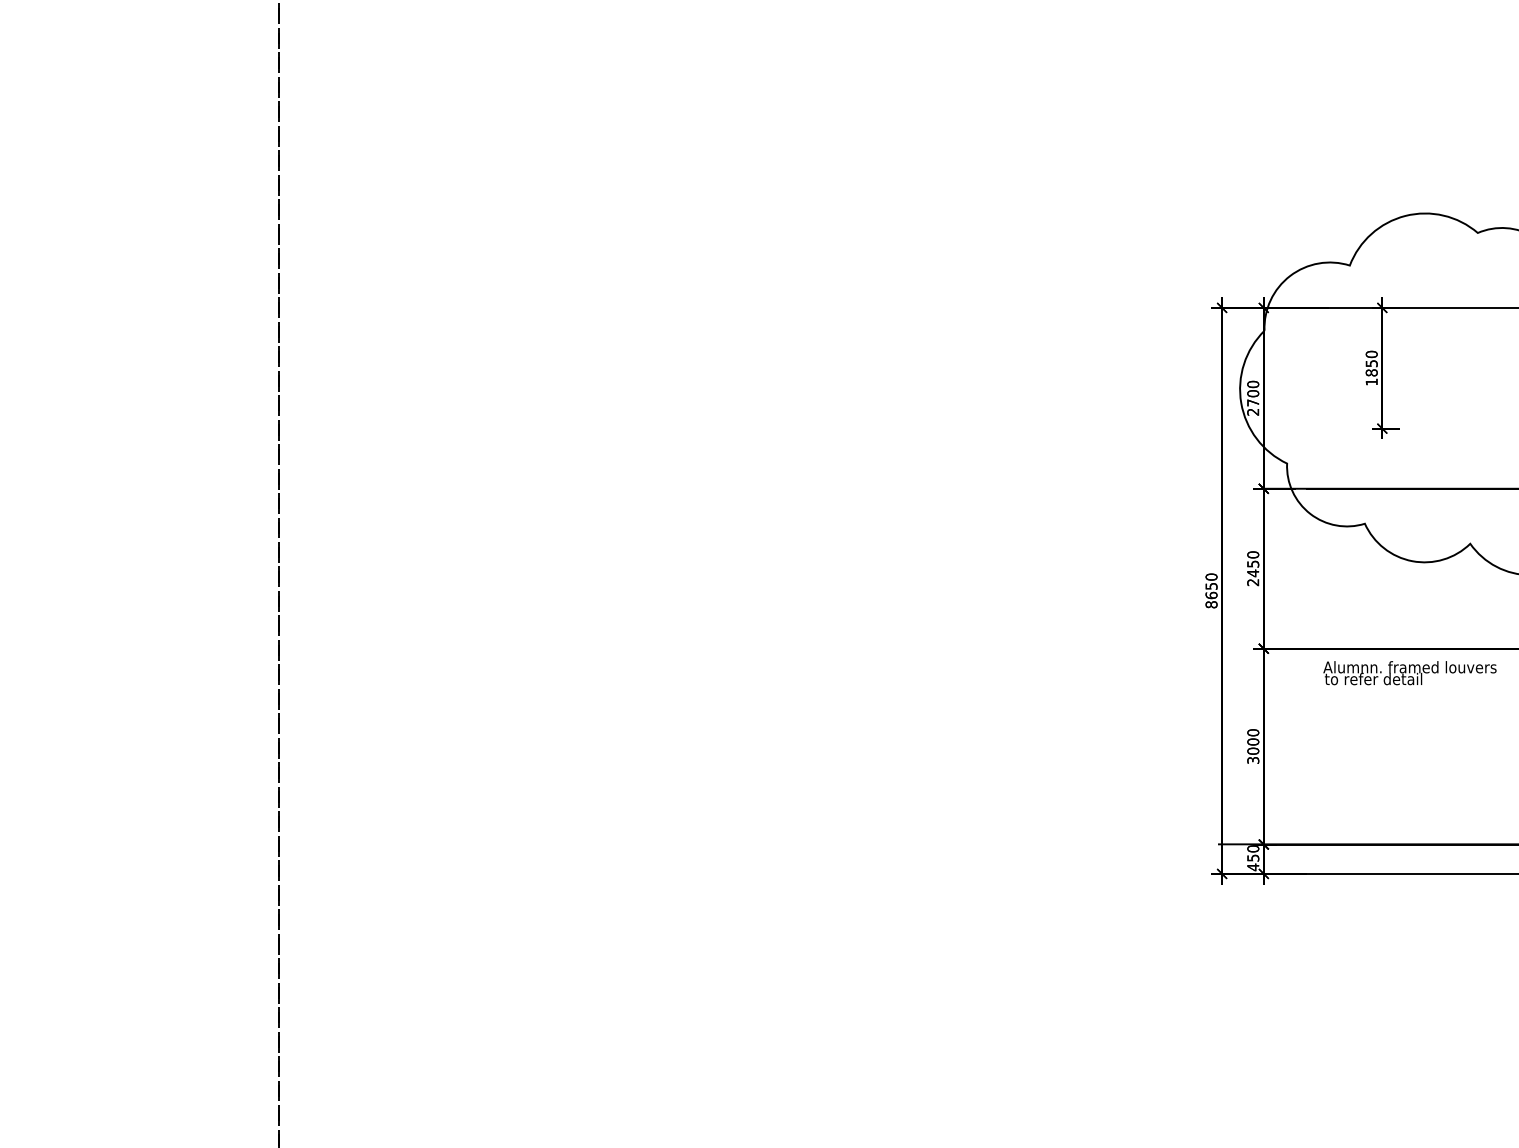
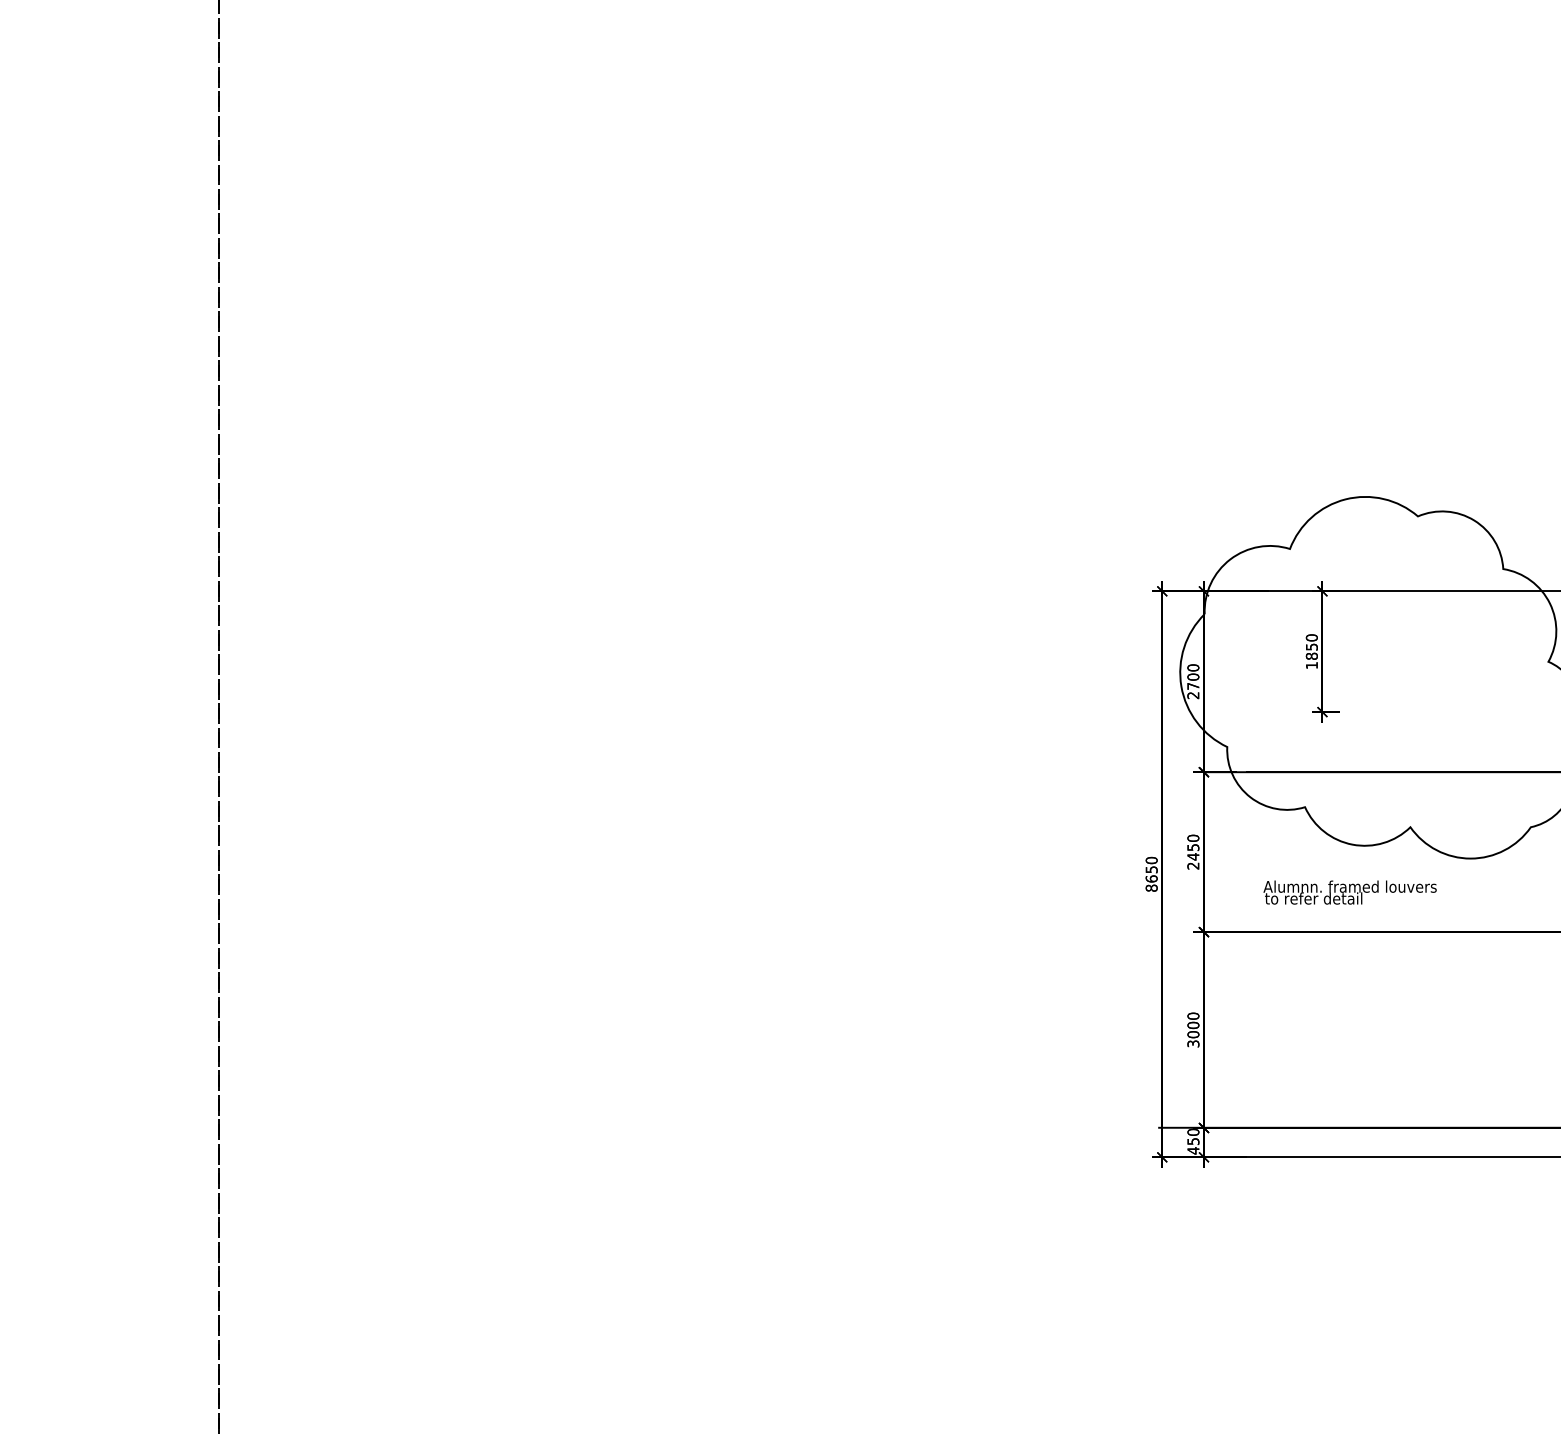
text: (1409, 673) -> (1349, 892), moved

